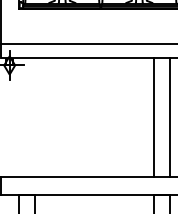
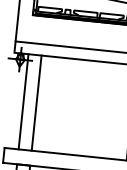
line: (18, 116) -> (23, 101), added
line: (35, 116) -> (36, 102), added

